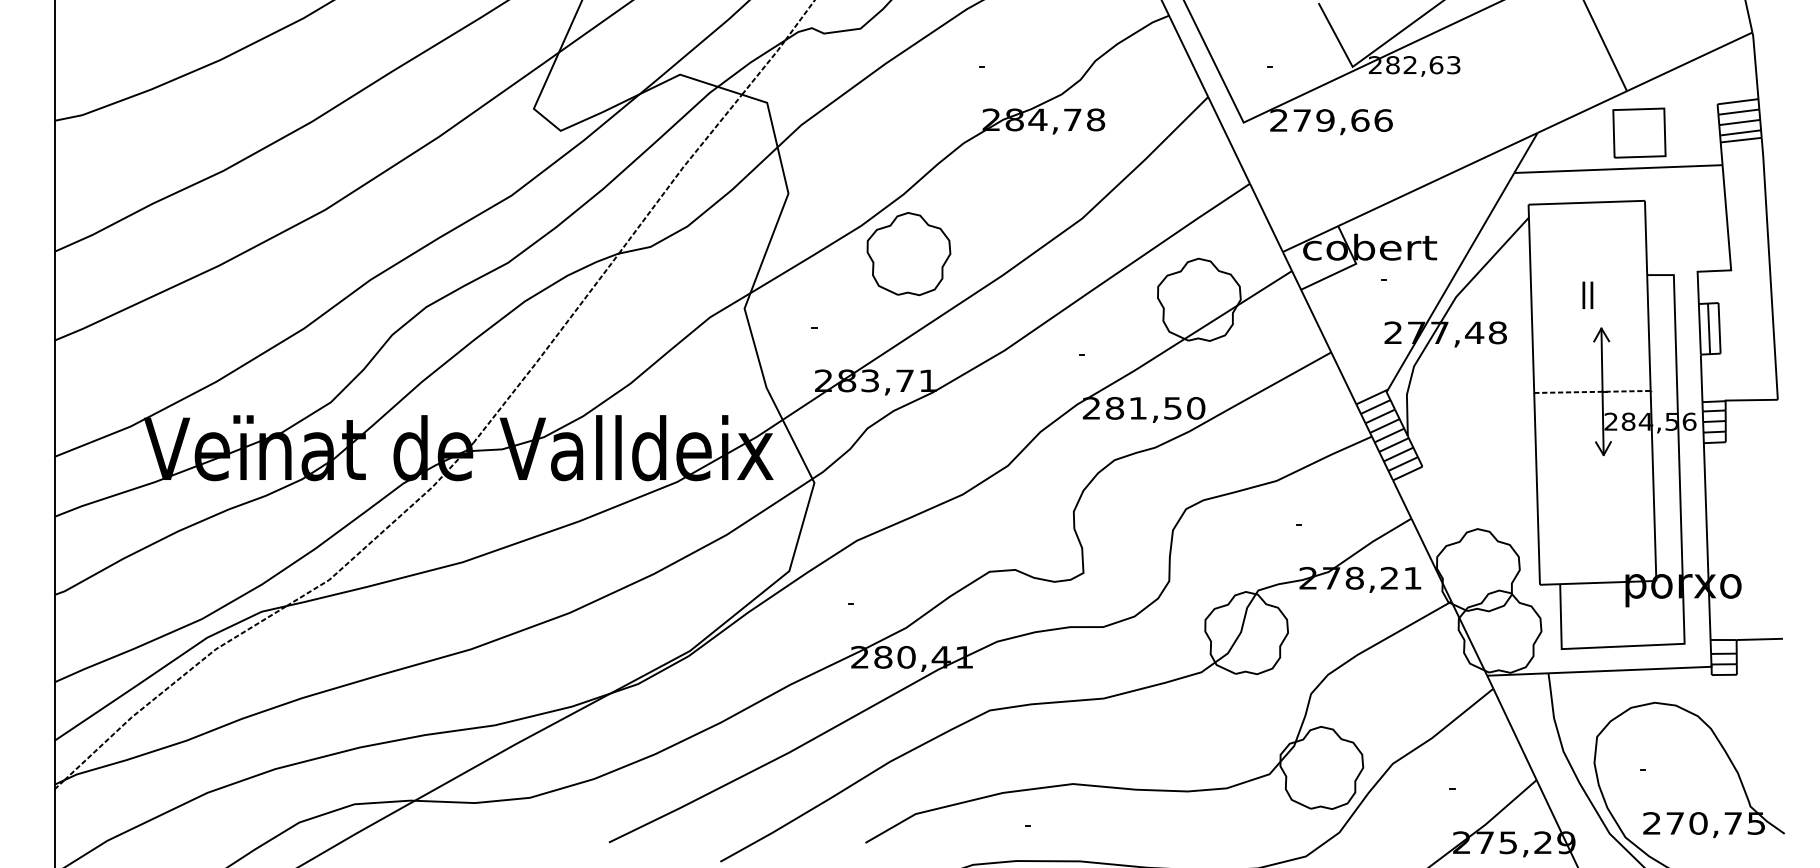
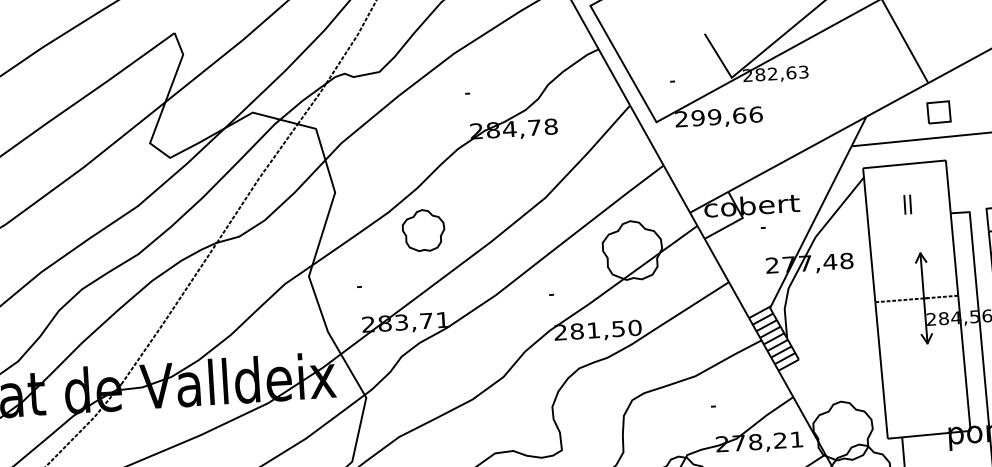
text: (1302, 120) -> (698, 118), 279,66 -> 299,66
part: (1639, 132) -> (939, 112), size x0.6
part: (908, 254) -> (423, 230), size x0.7
text: (1587, 294) -> (907, 204), moved

